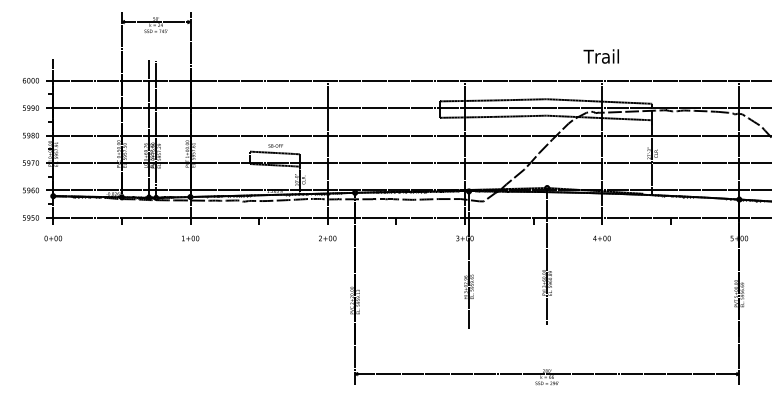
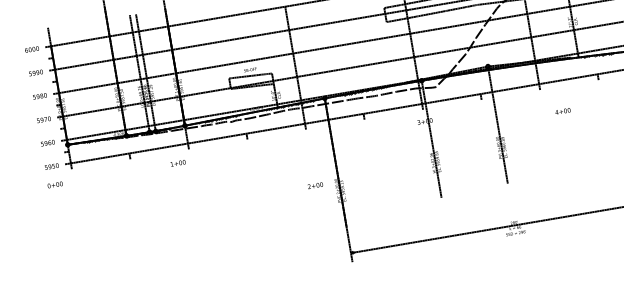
text: (53, 238) -> (55, 184), moved
text: (190, 238) -> (178, 163), moved
text: (327, 238) -> (315, 185), moved
text: (601, 238) -> (562, 111), moved

